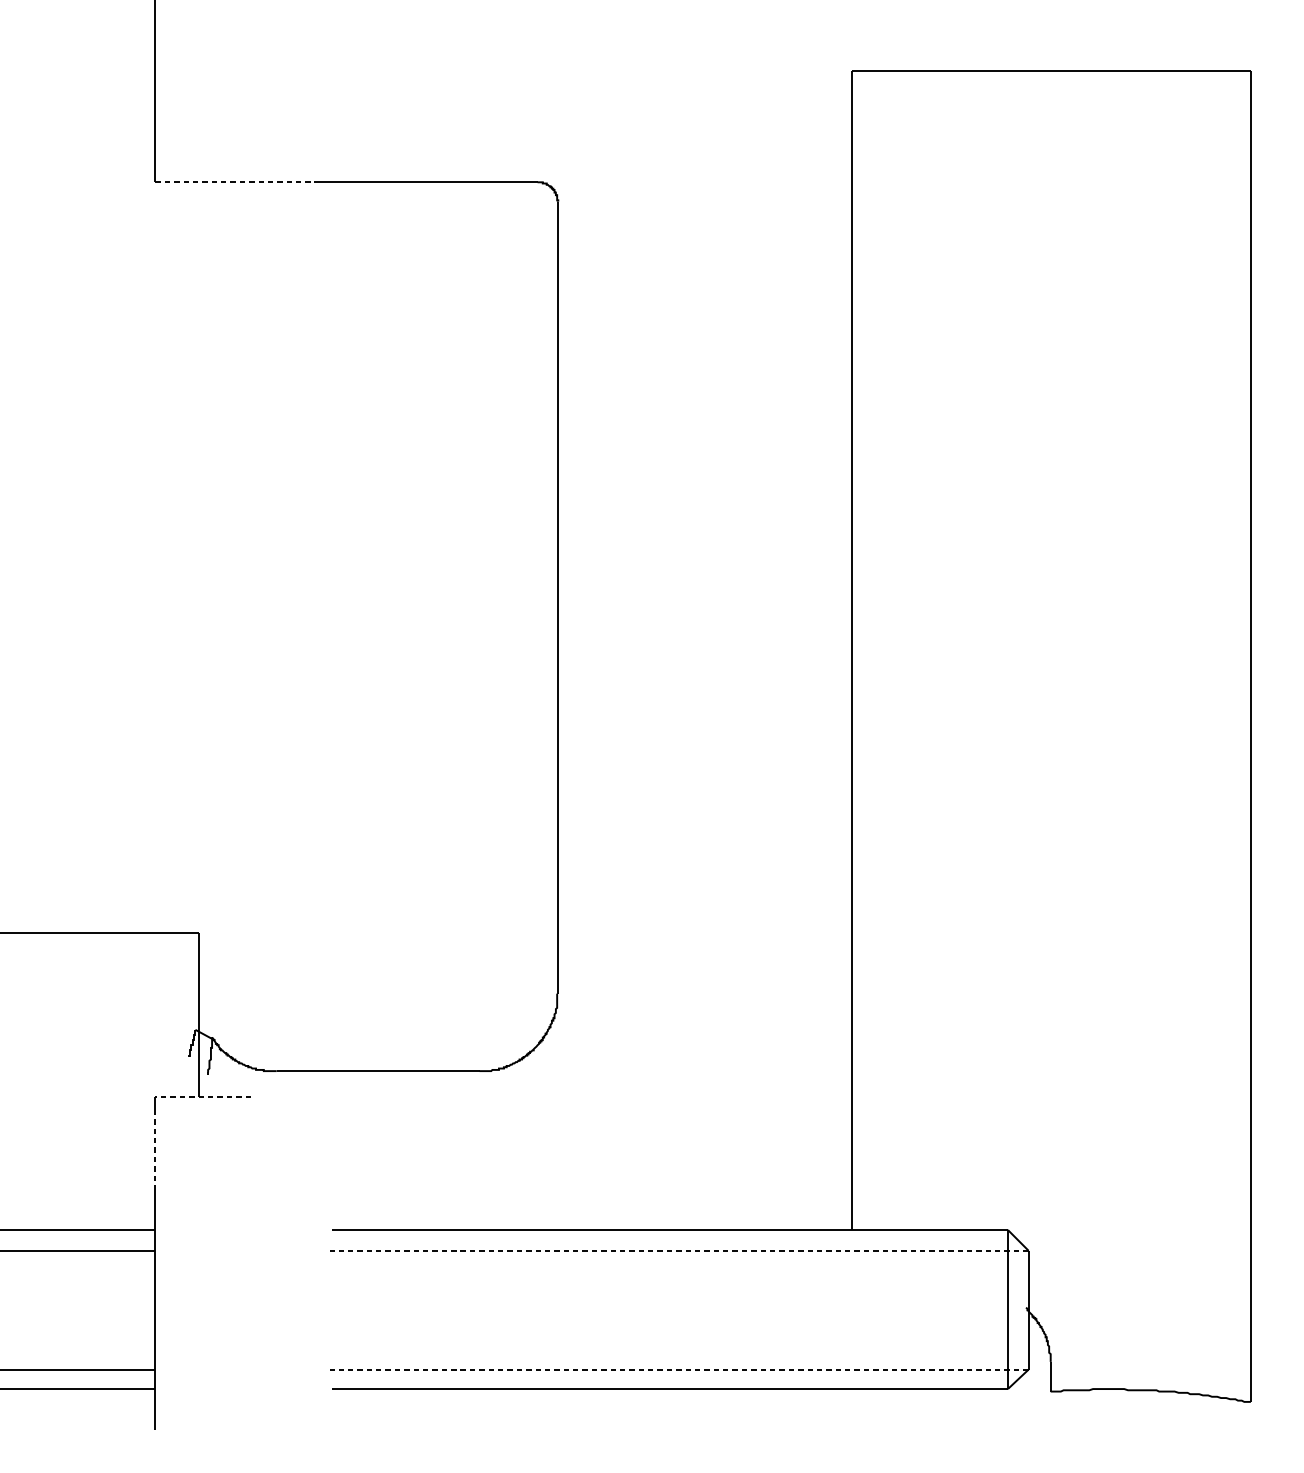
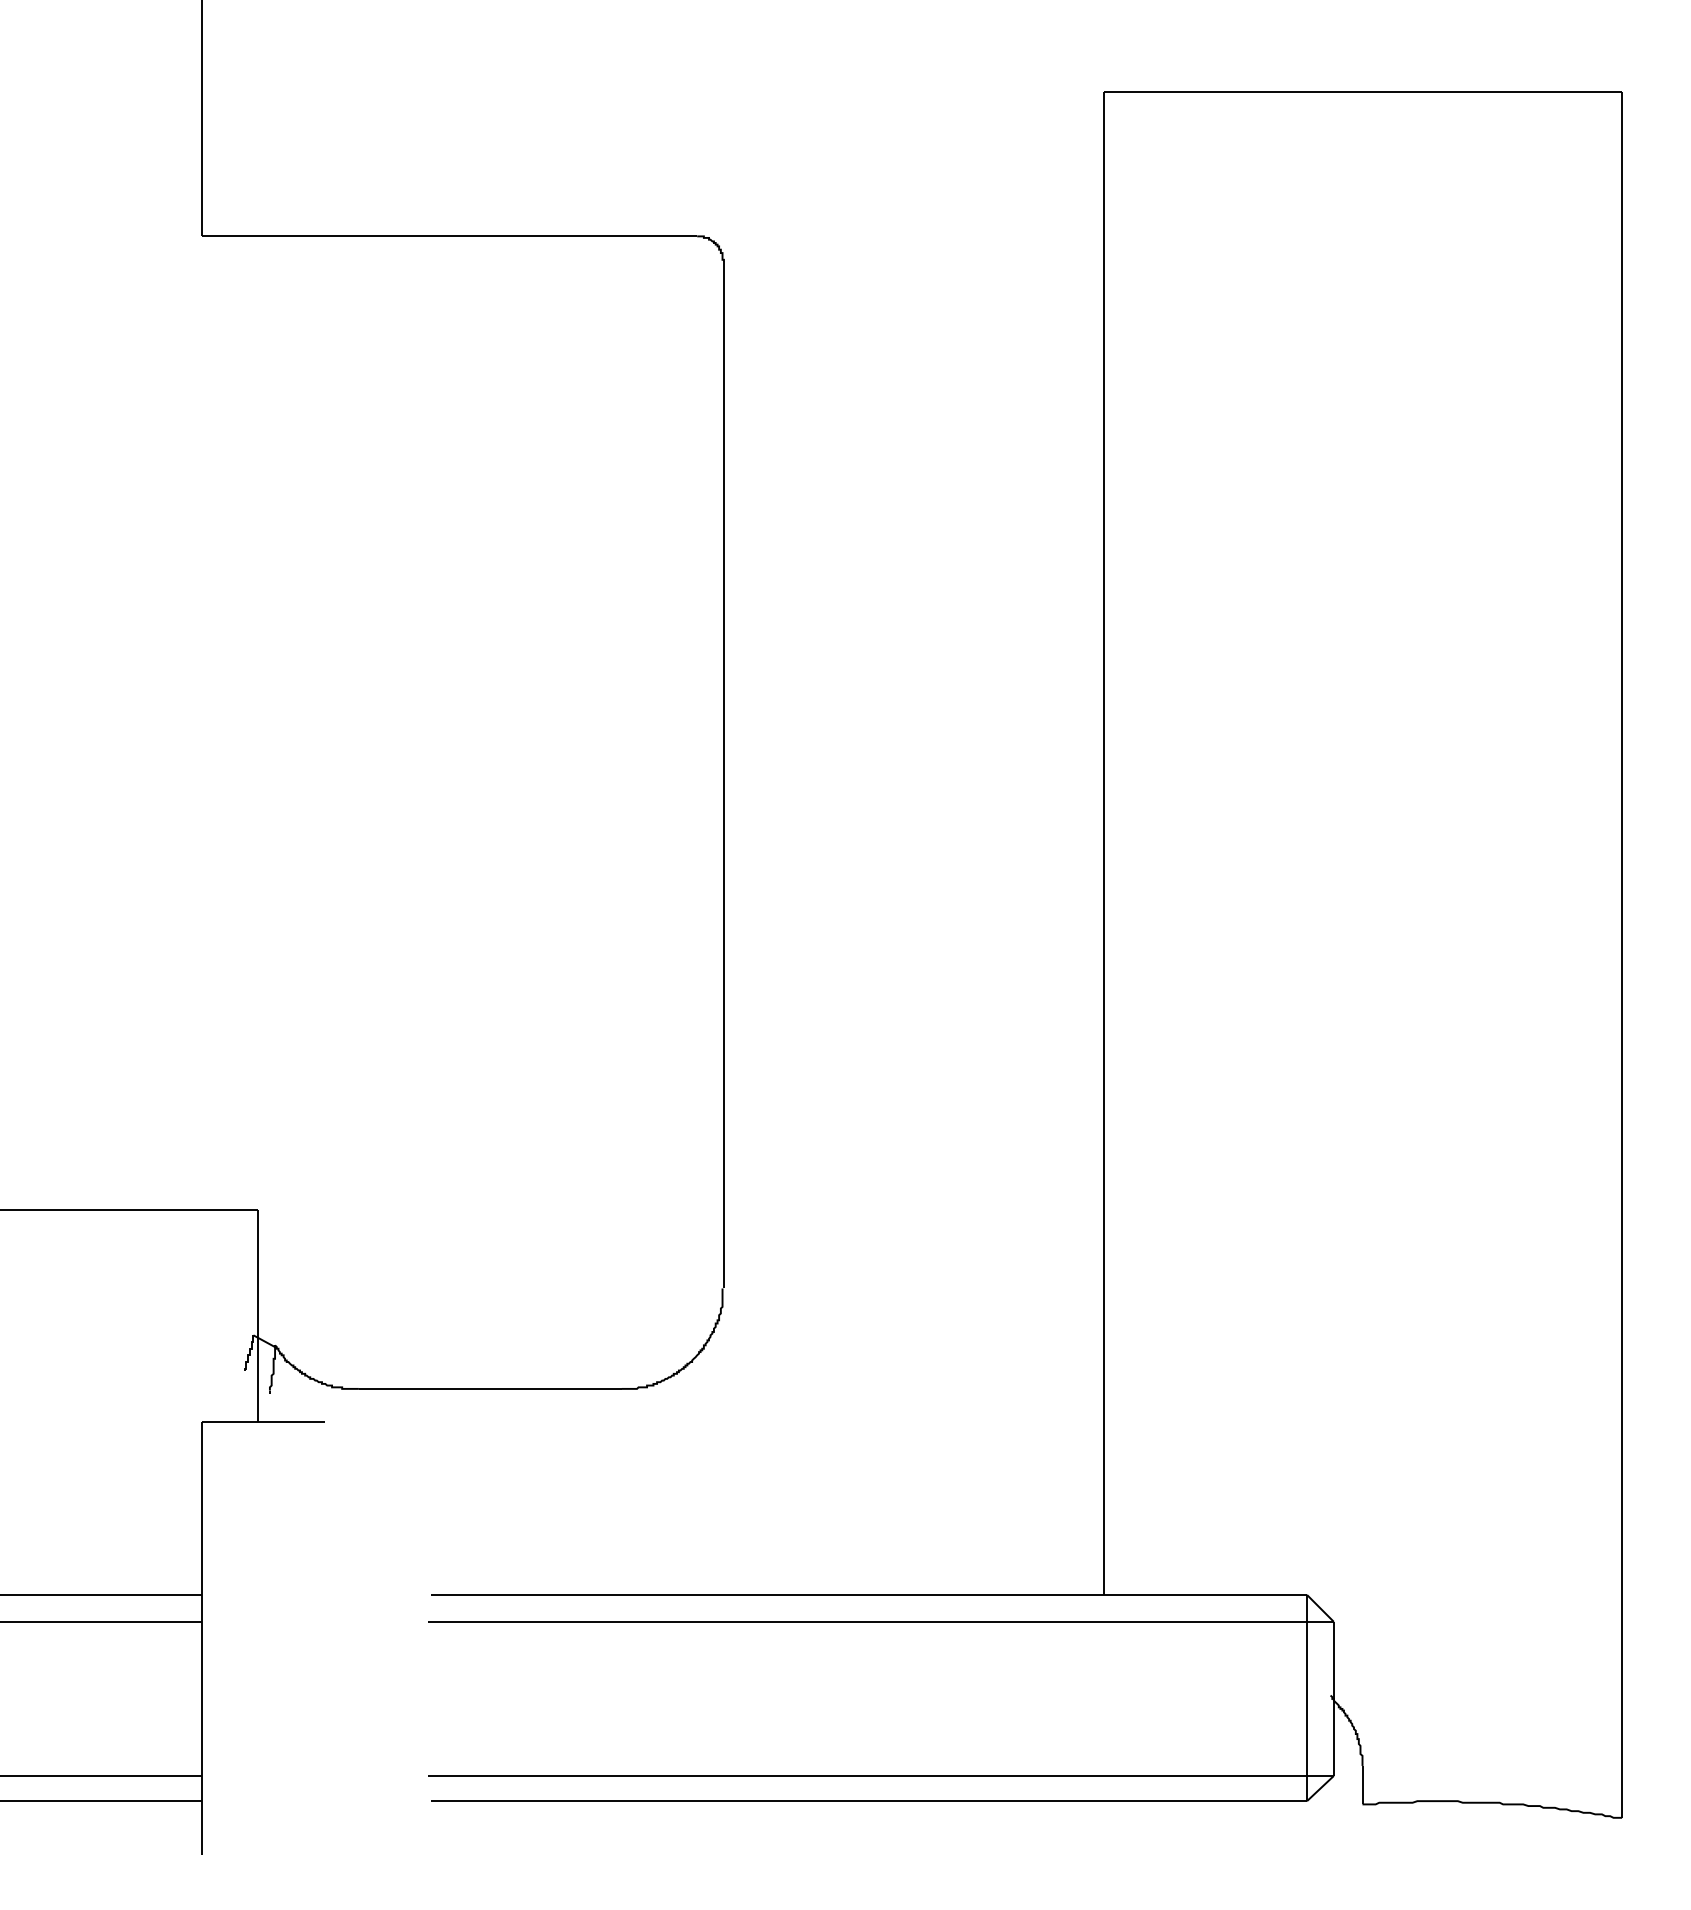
line: (234, 182) -> (304, 236), dashed -> solid
line: (203, 1097) -> (263, 1422), dashed -> solid
line: (155, 1150) -> (201, 1491), dashed -> solid
line: (678, 1250) -> (880, 1621), dashed -> solid
line: (678, 1369) -> (880, 1775), dashed -> solid

